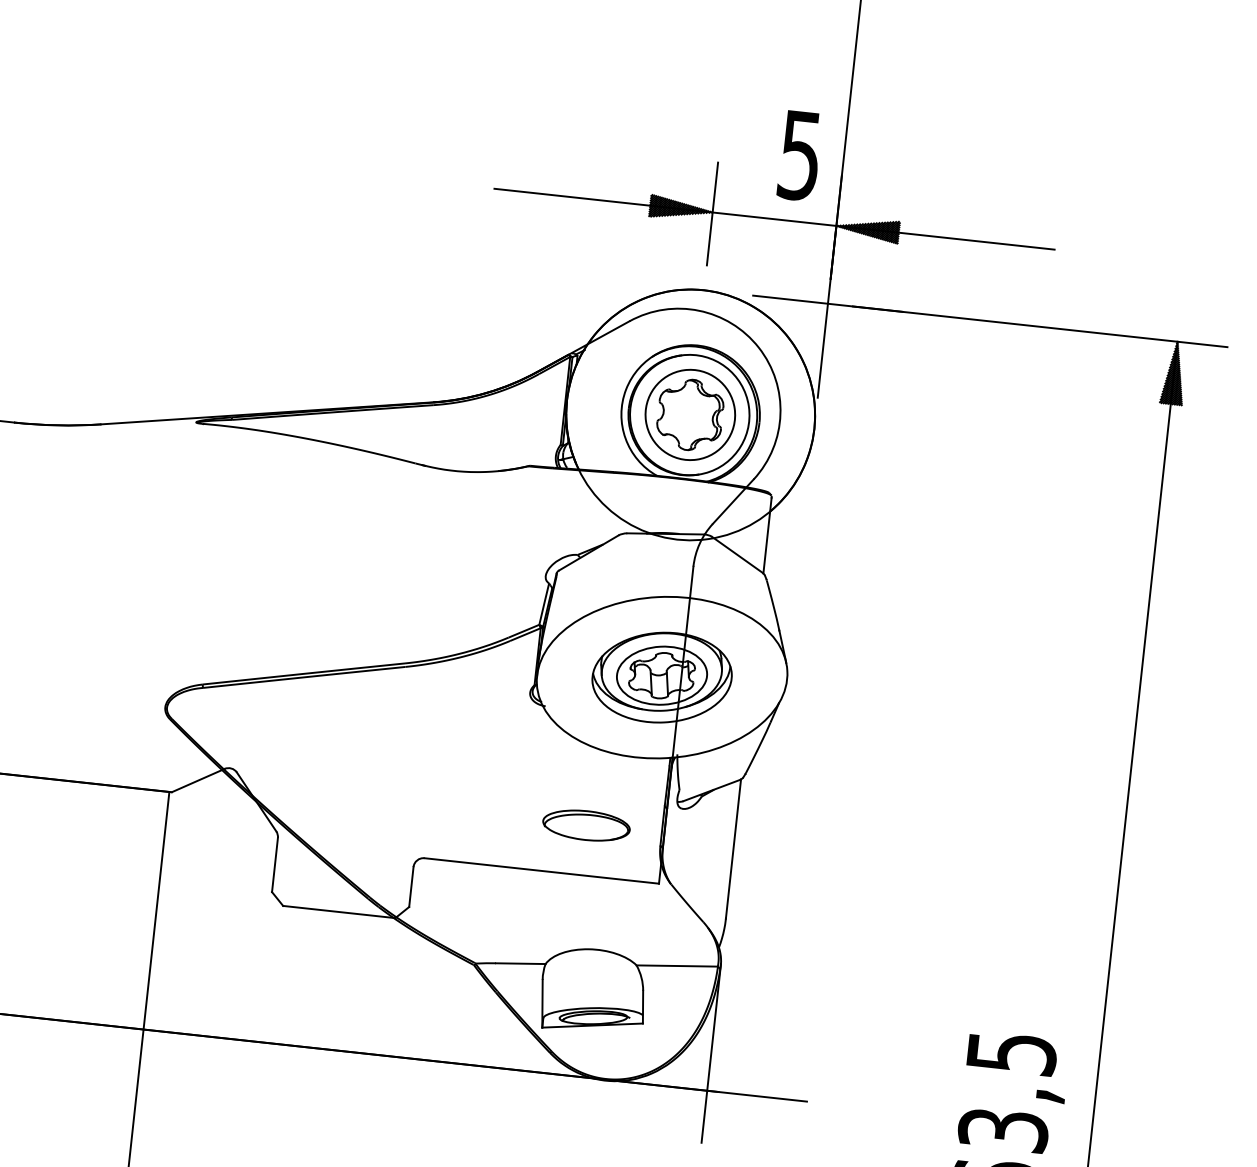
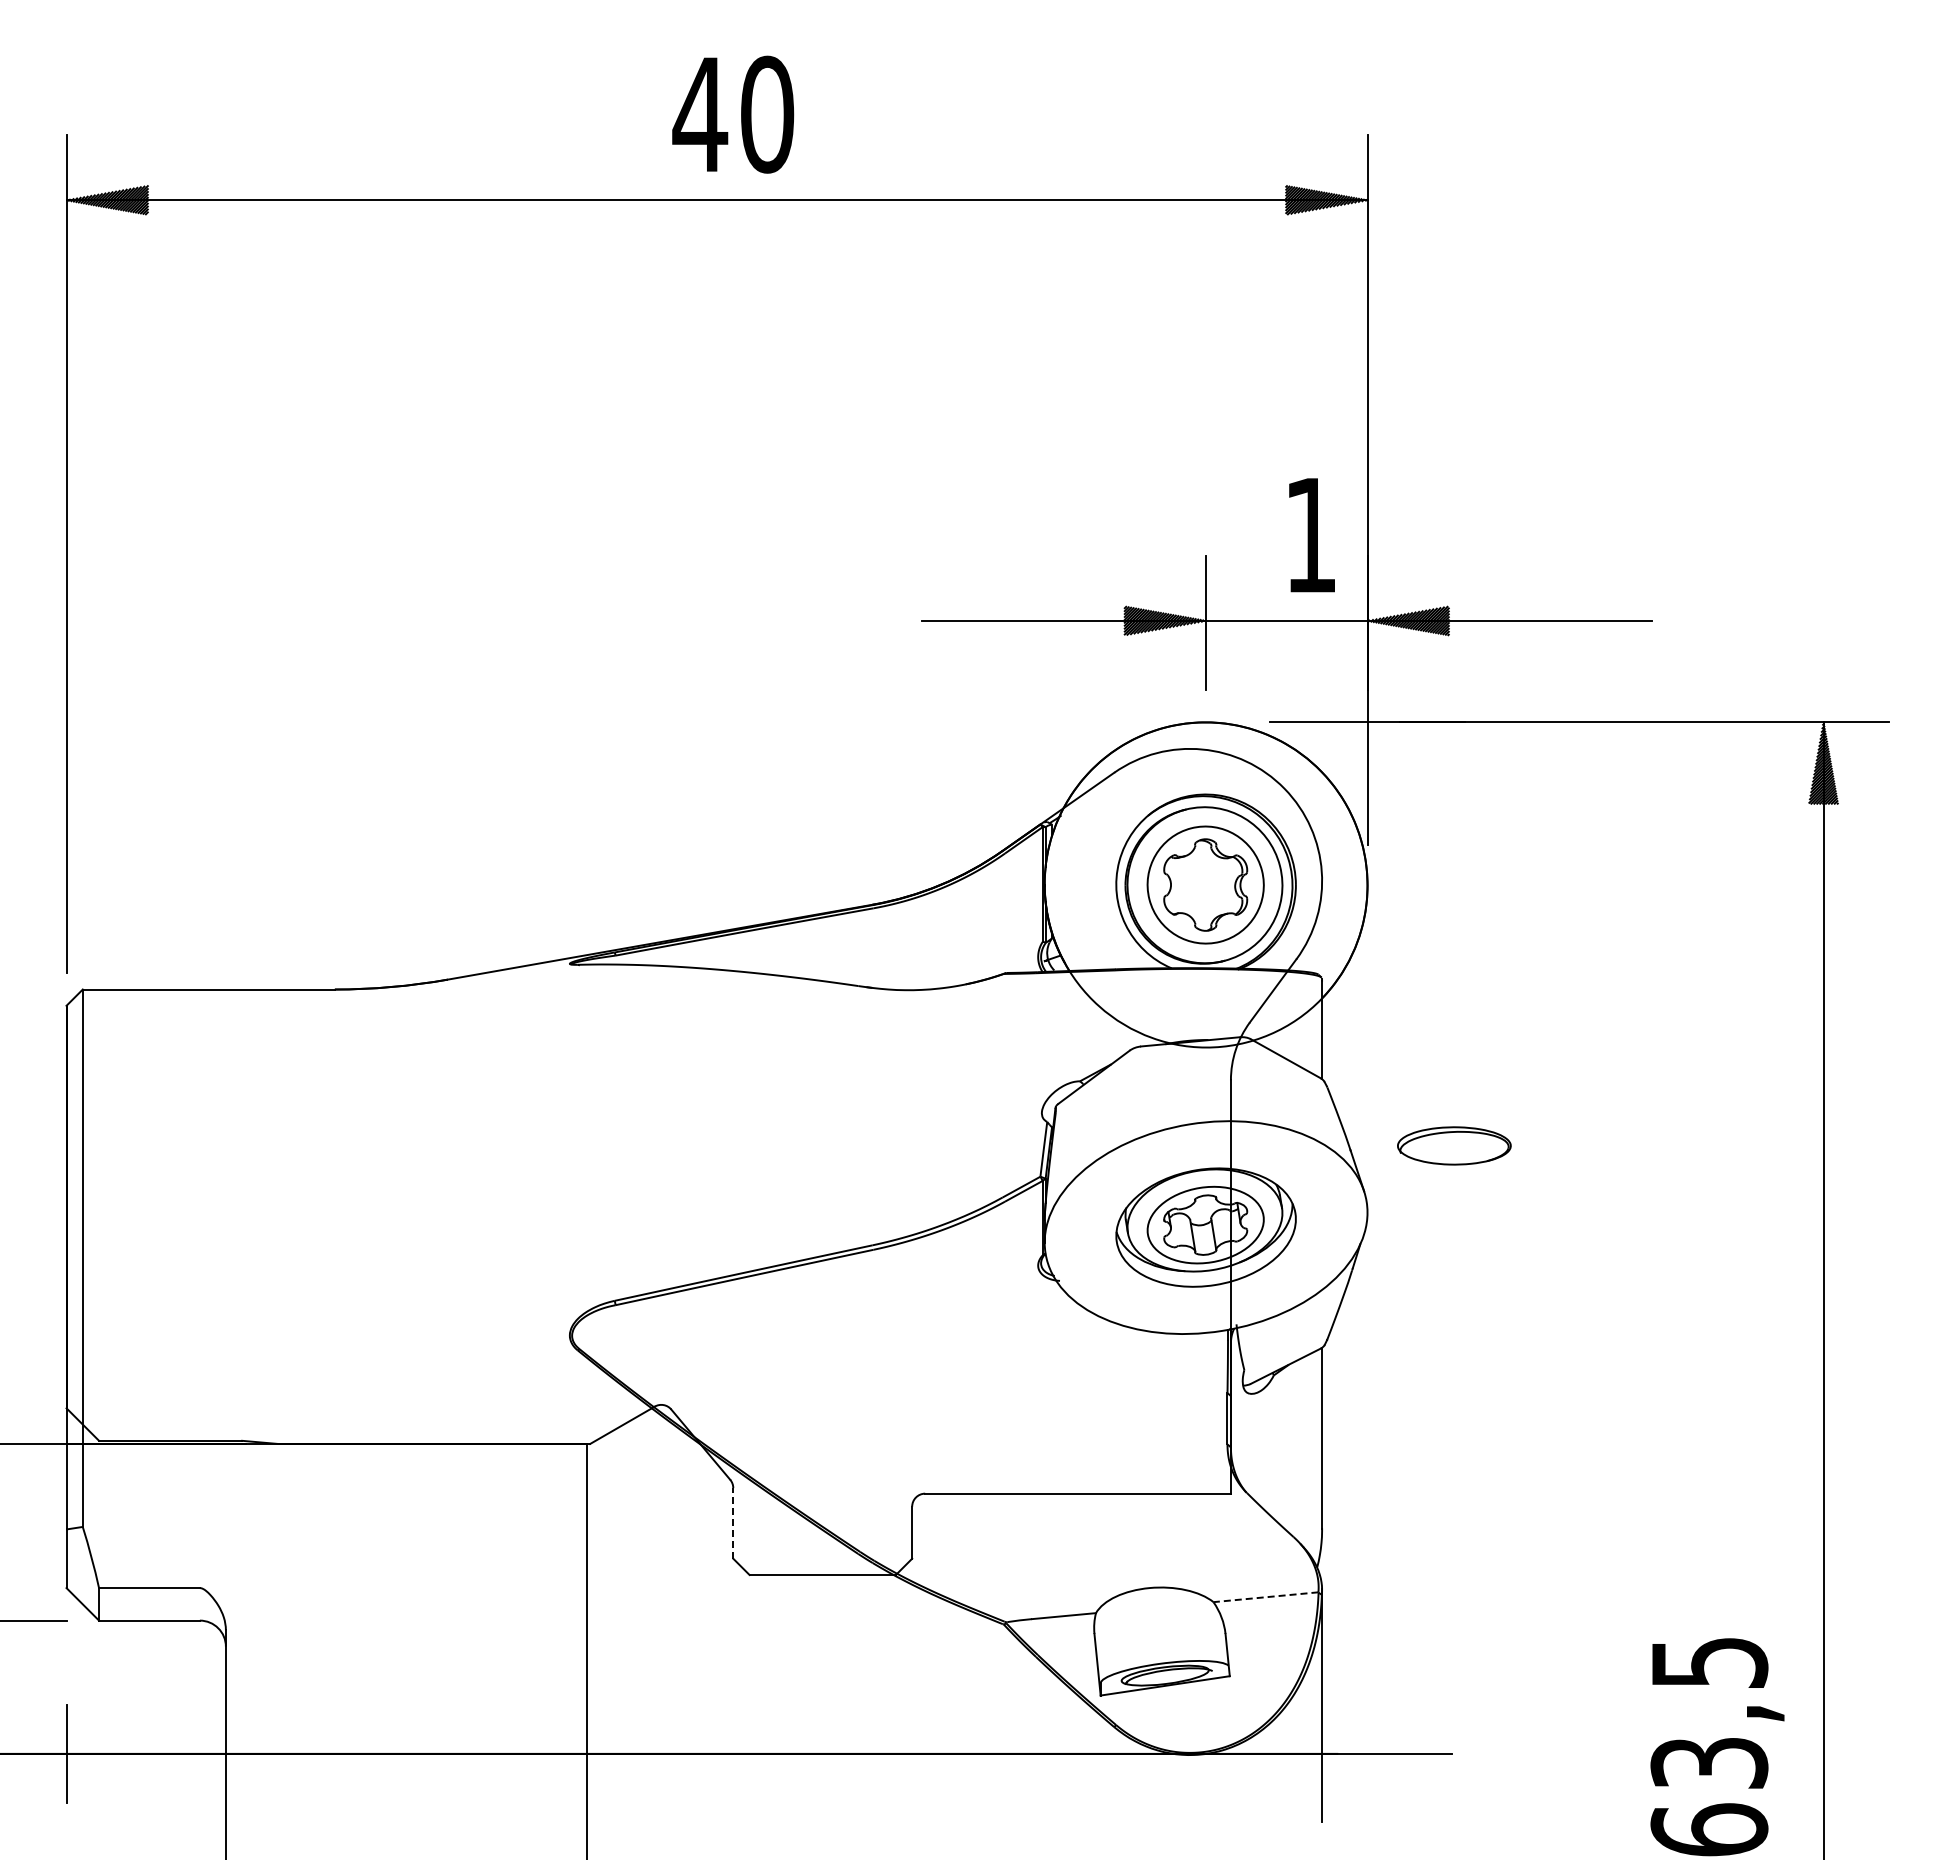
text: (799, 156) -> (1310, 536), 5 -> 1
part: (586, 825) -> (1454, 1145), moved
line: (275, 864) -> (733, 1522), solid -> dashed
line: (676, 966) -> (1265, 1597), solid -> dashed

